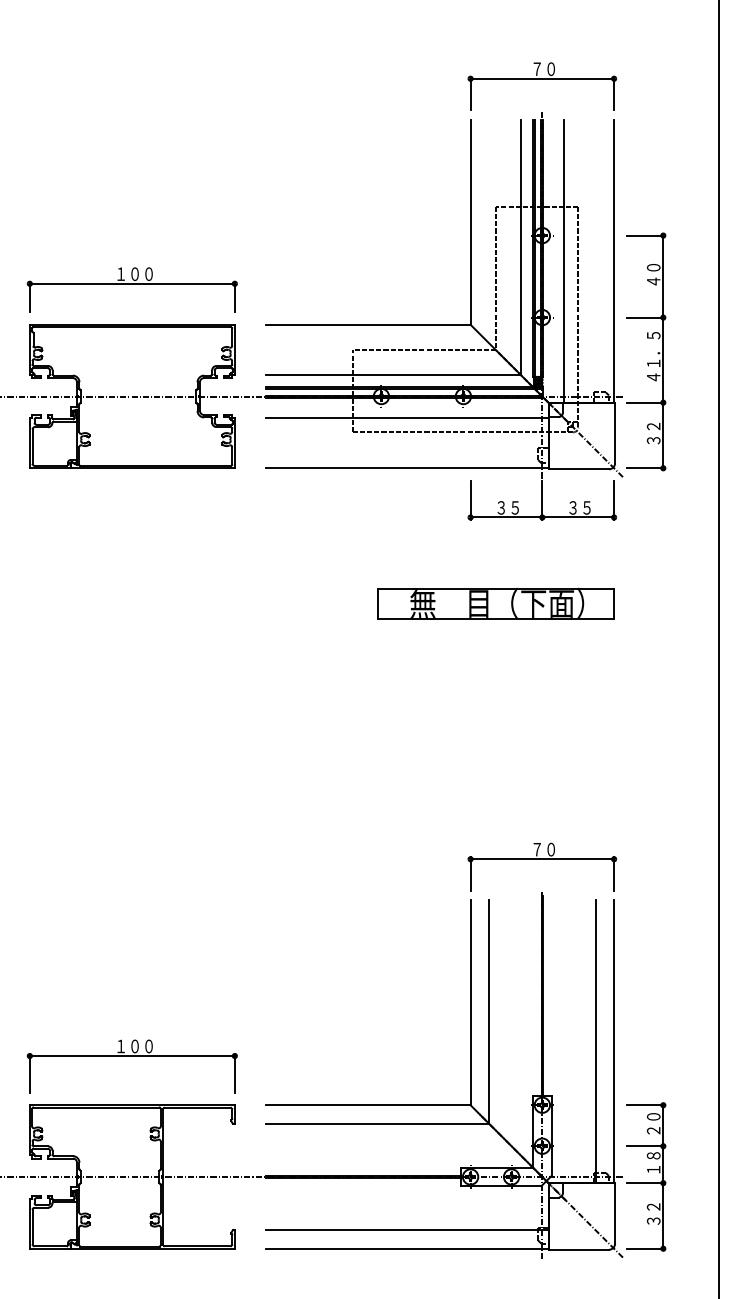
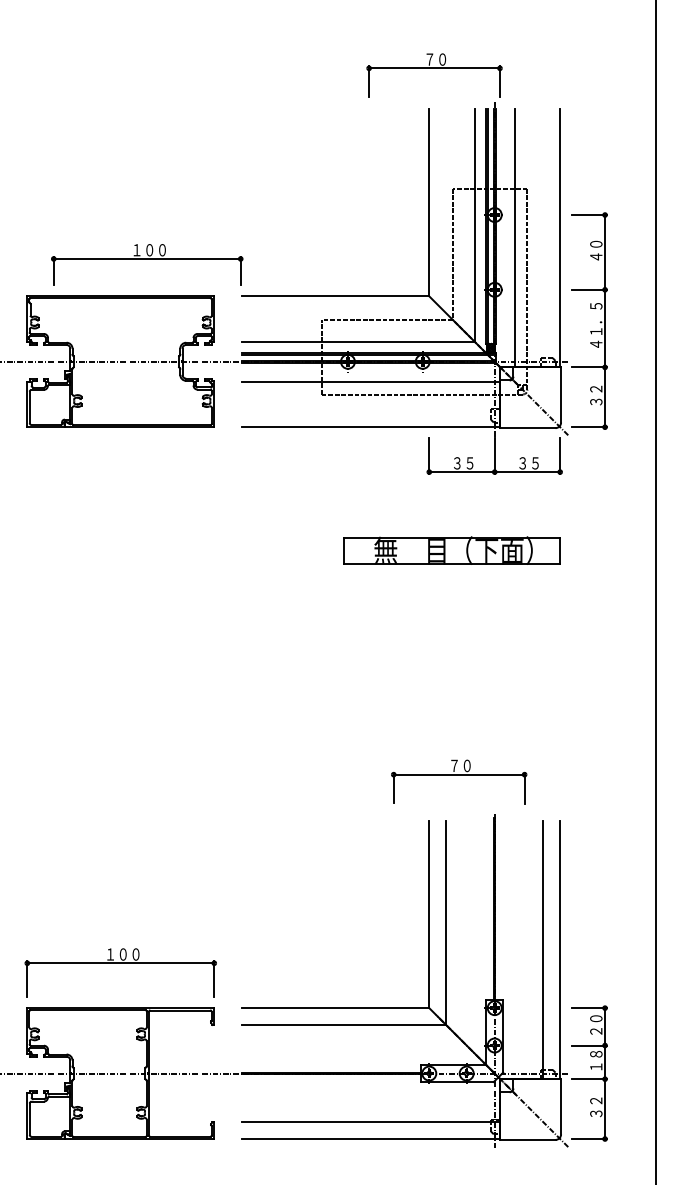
part: (542, 79) -> (434, 69), moved
part: (131, 289) -> (146, 264), moved
part: (542, 859) -> (459, 774), moved

